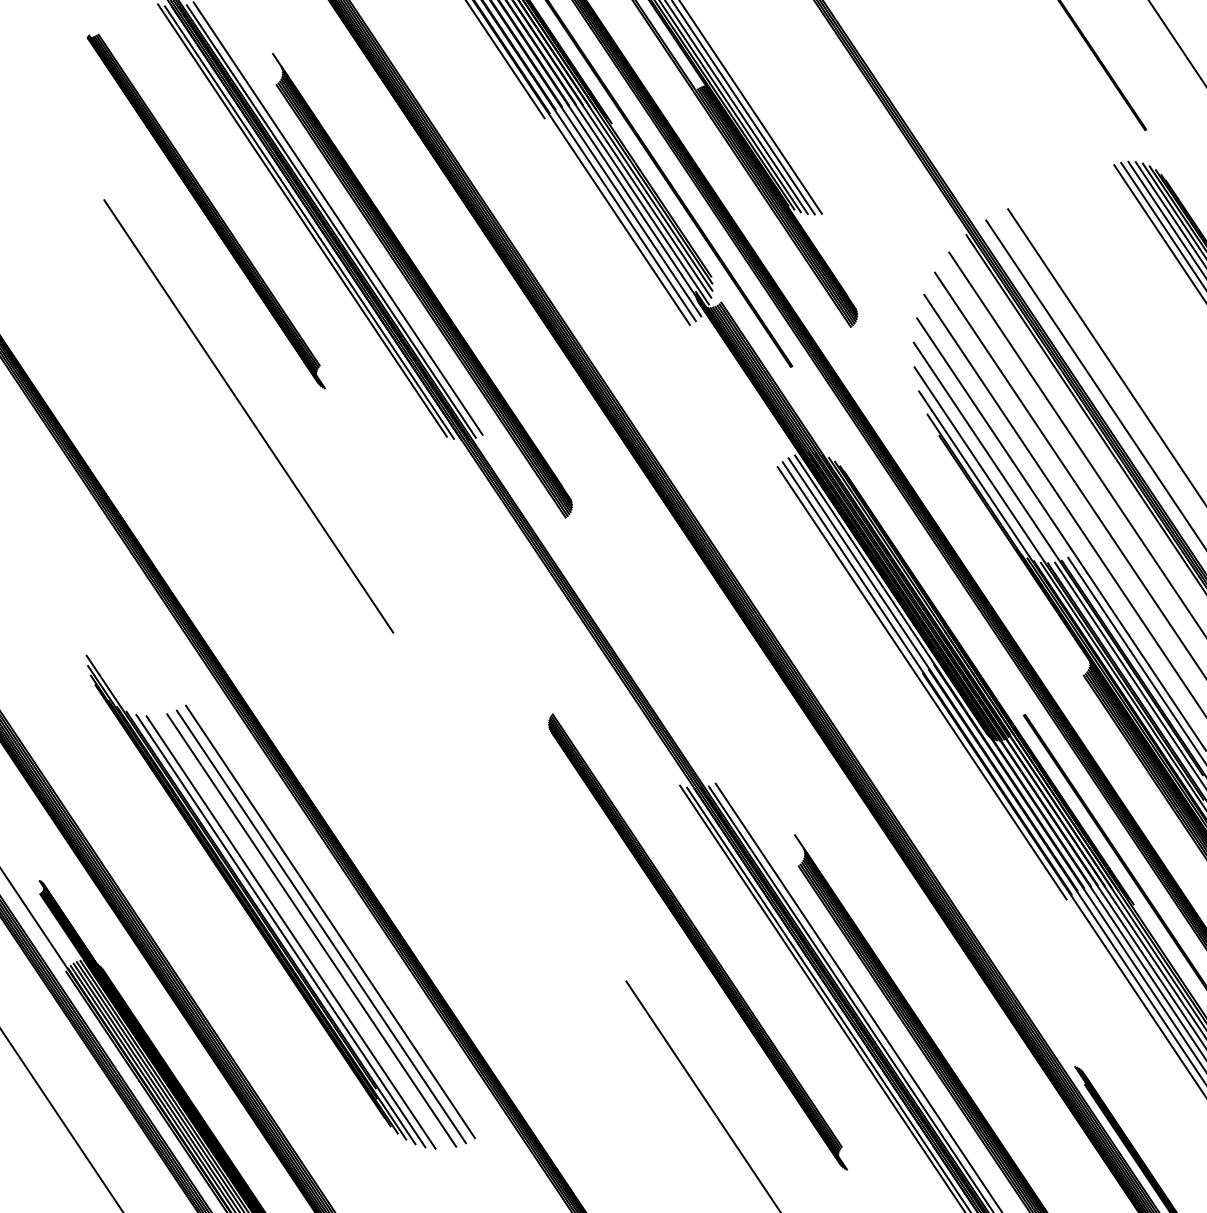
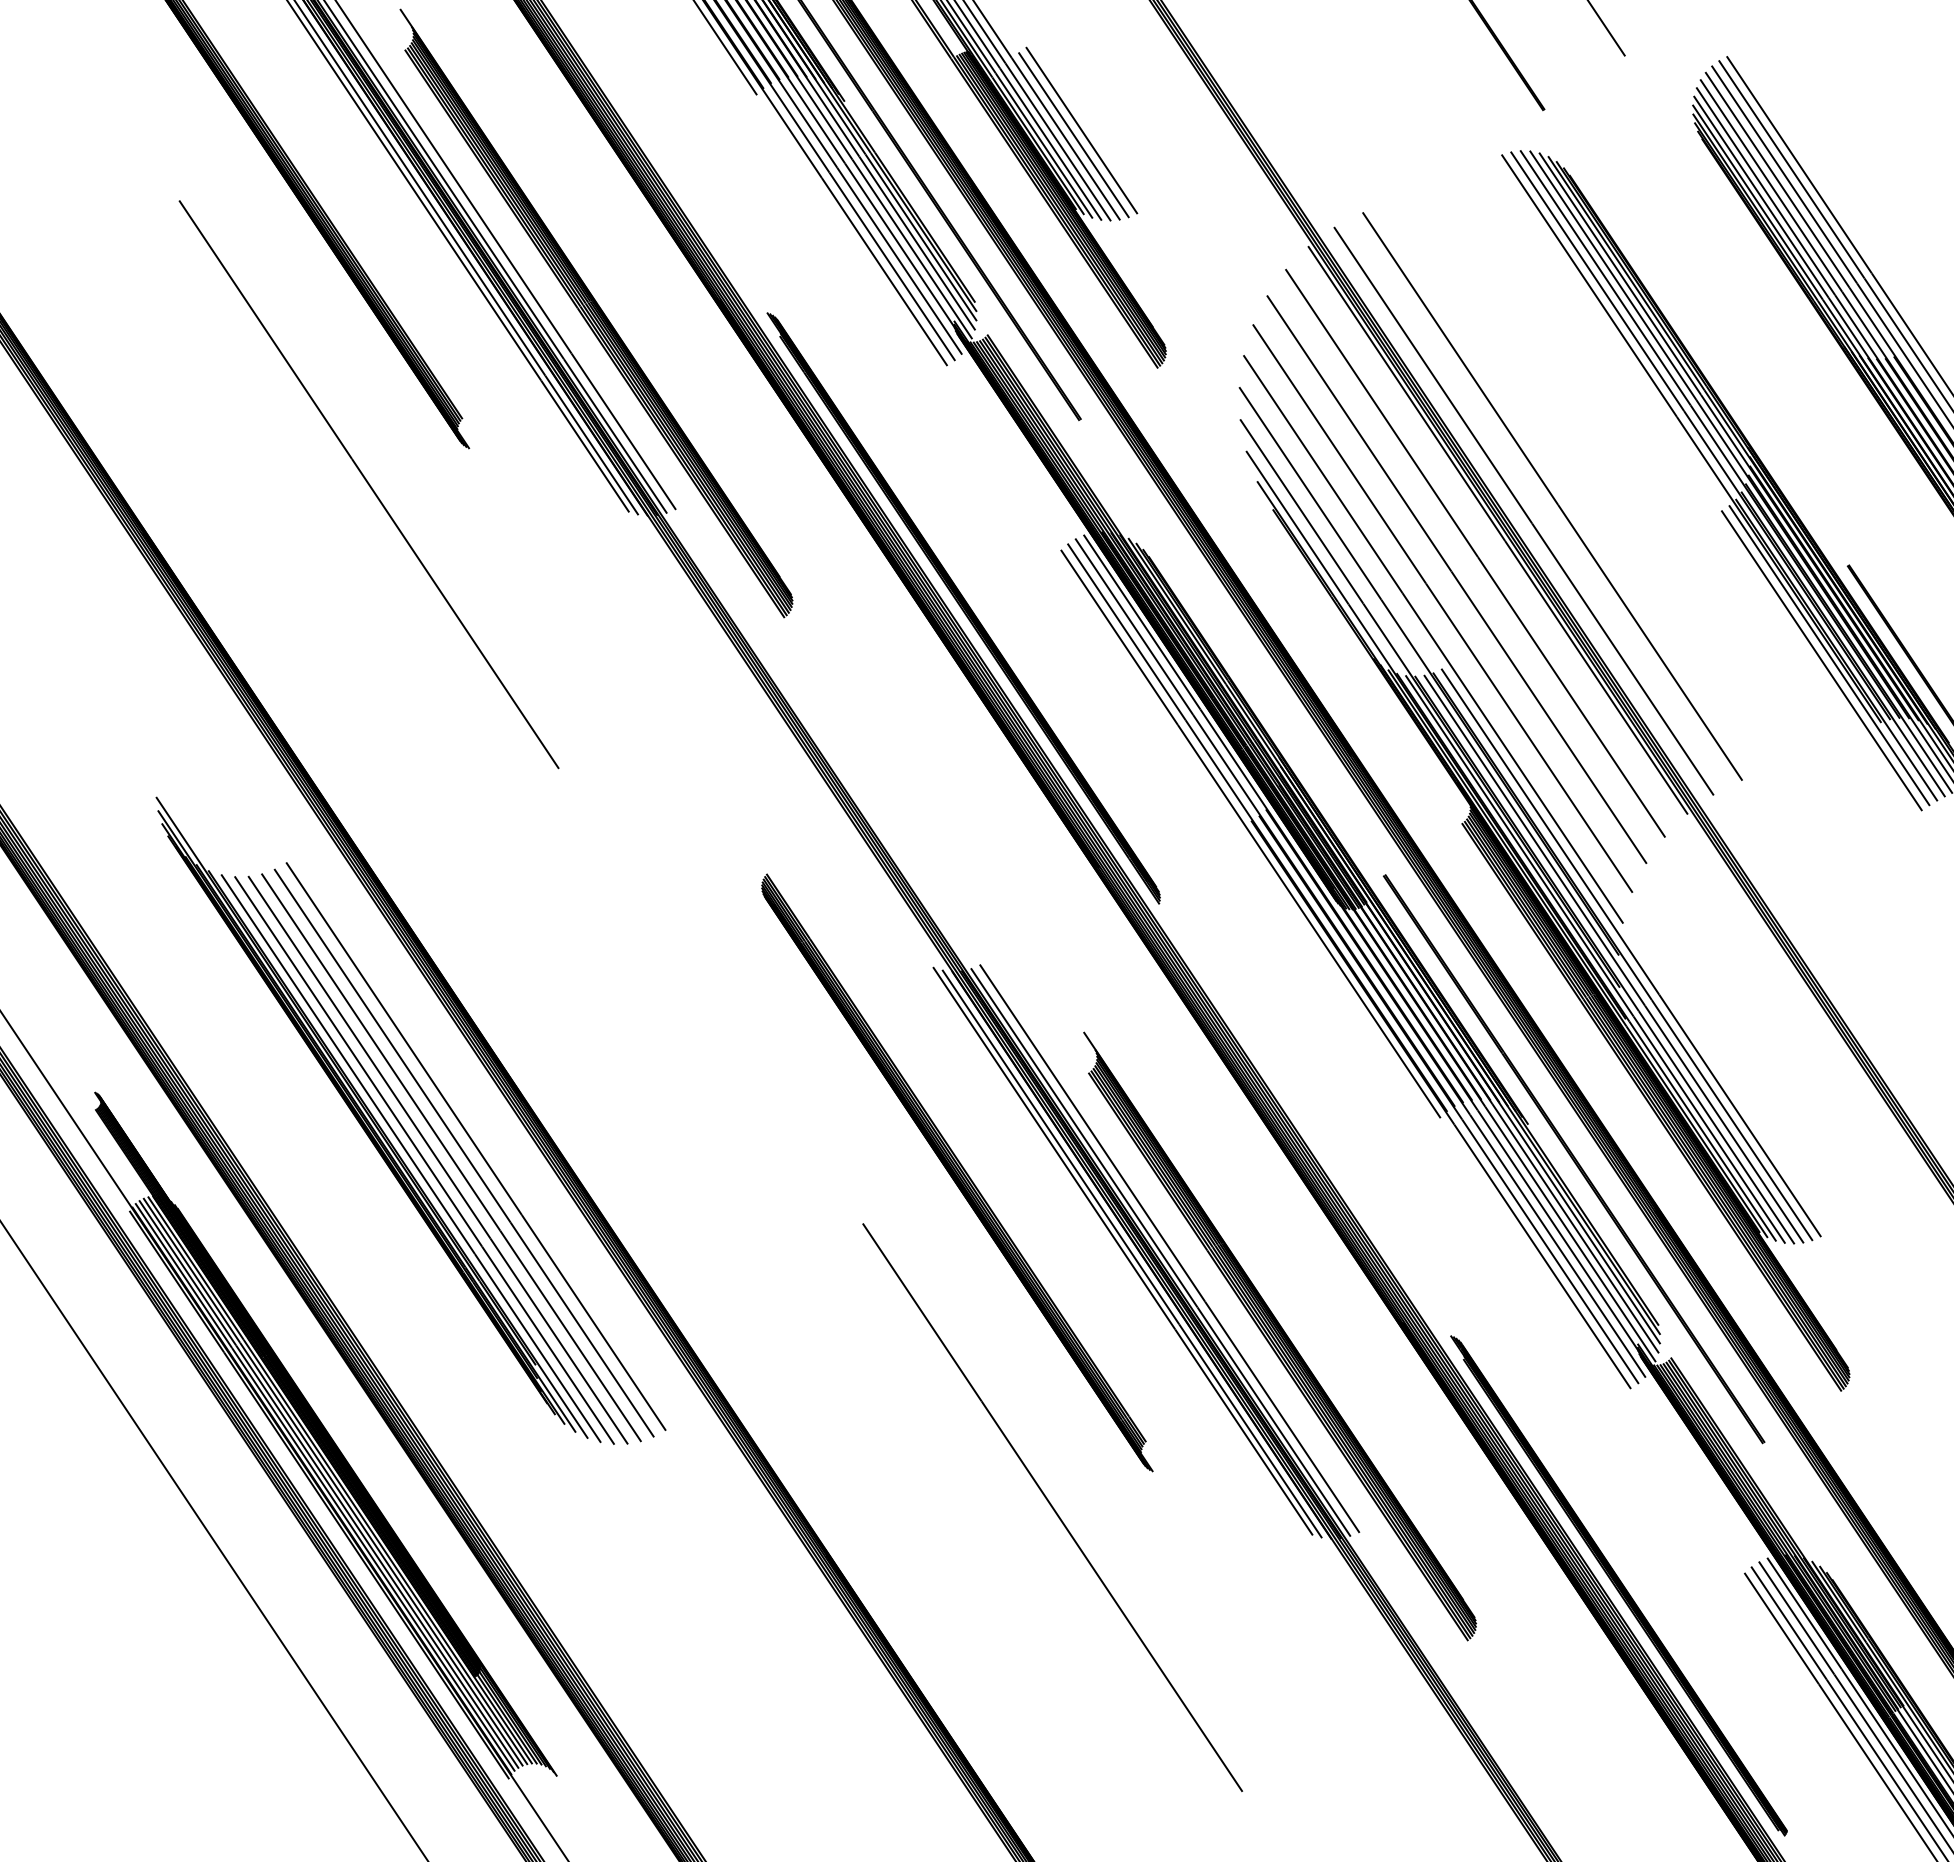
line: (792, 145) -> (1081, 130), added
line: (786, 148) -> (1073, 134), added
part: (702, 510) -> (963, 608), added
line: (301, 932) -> (437, 1160), added

